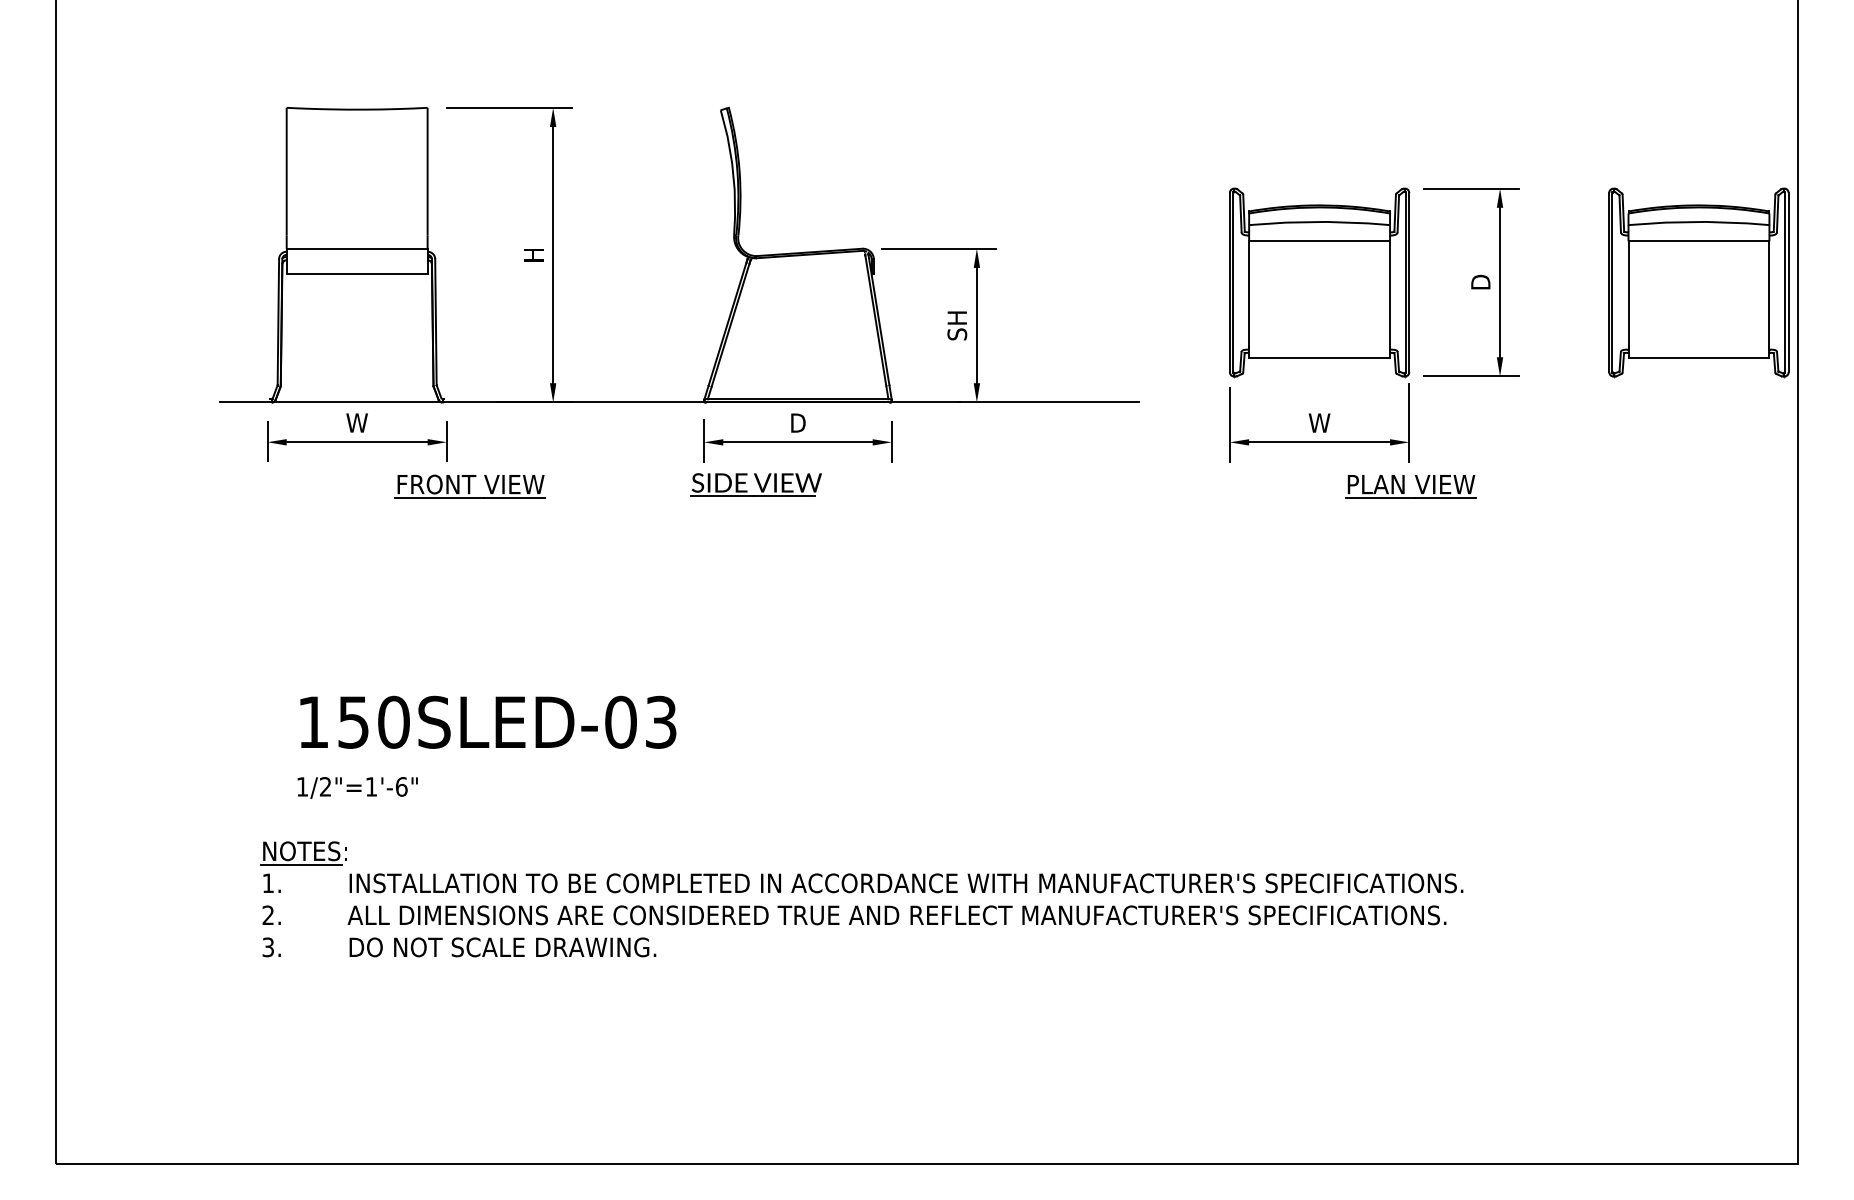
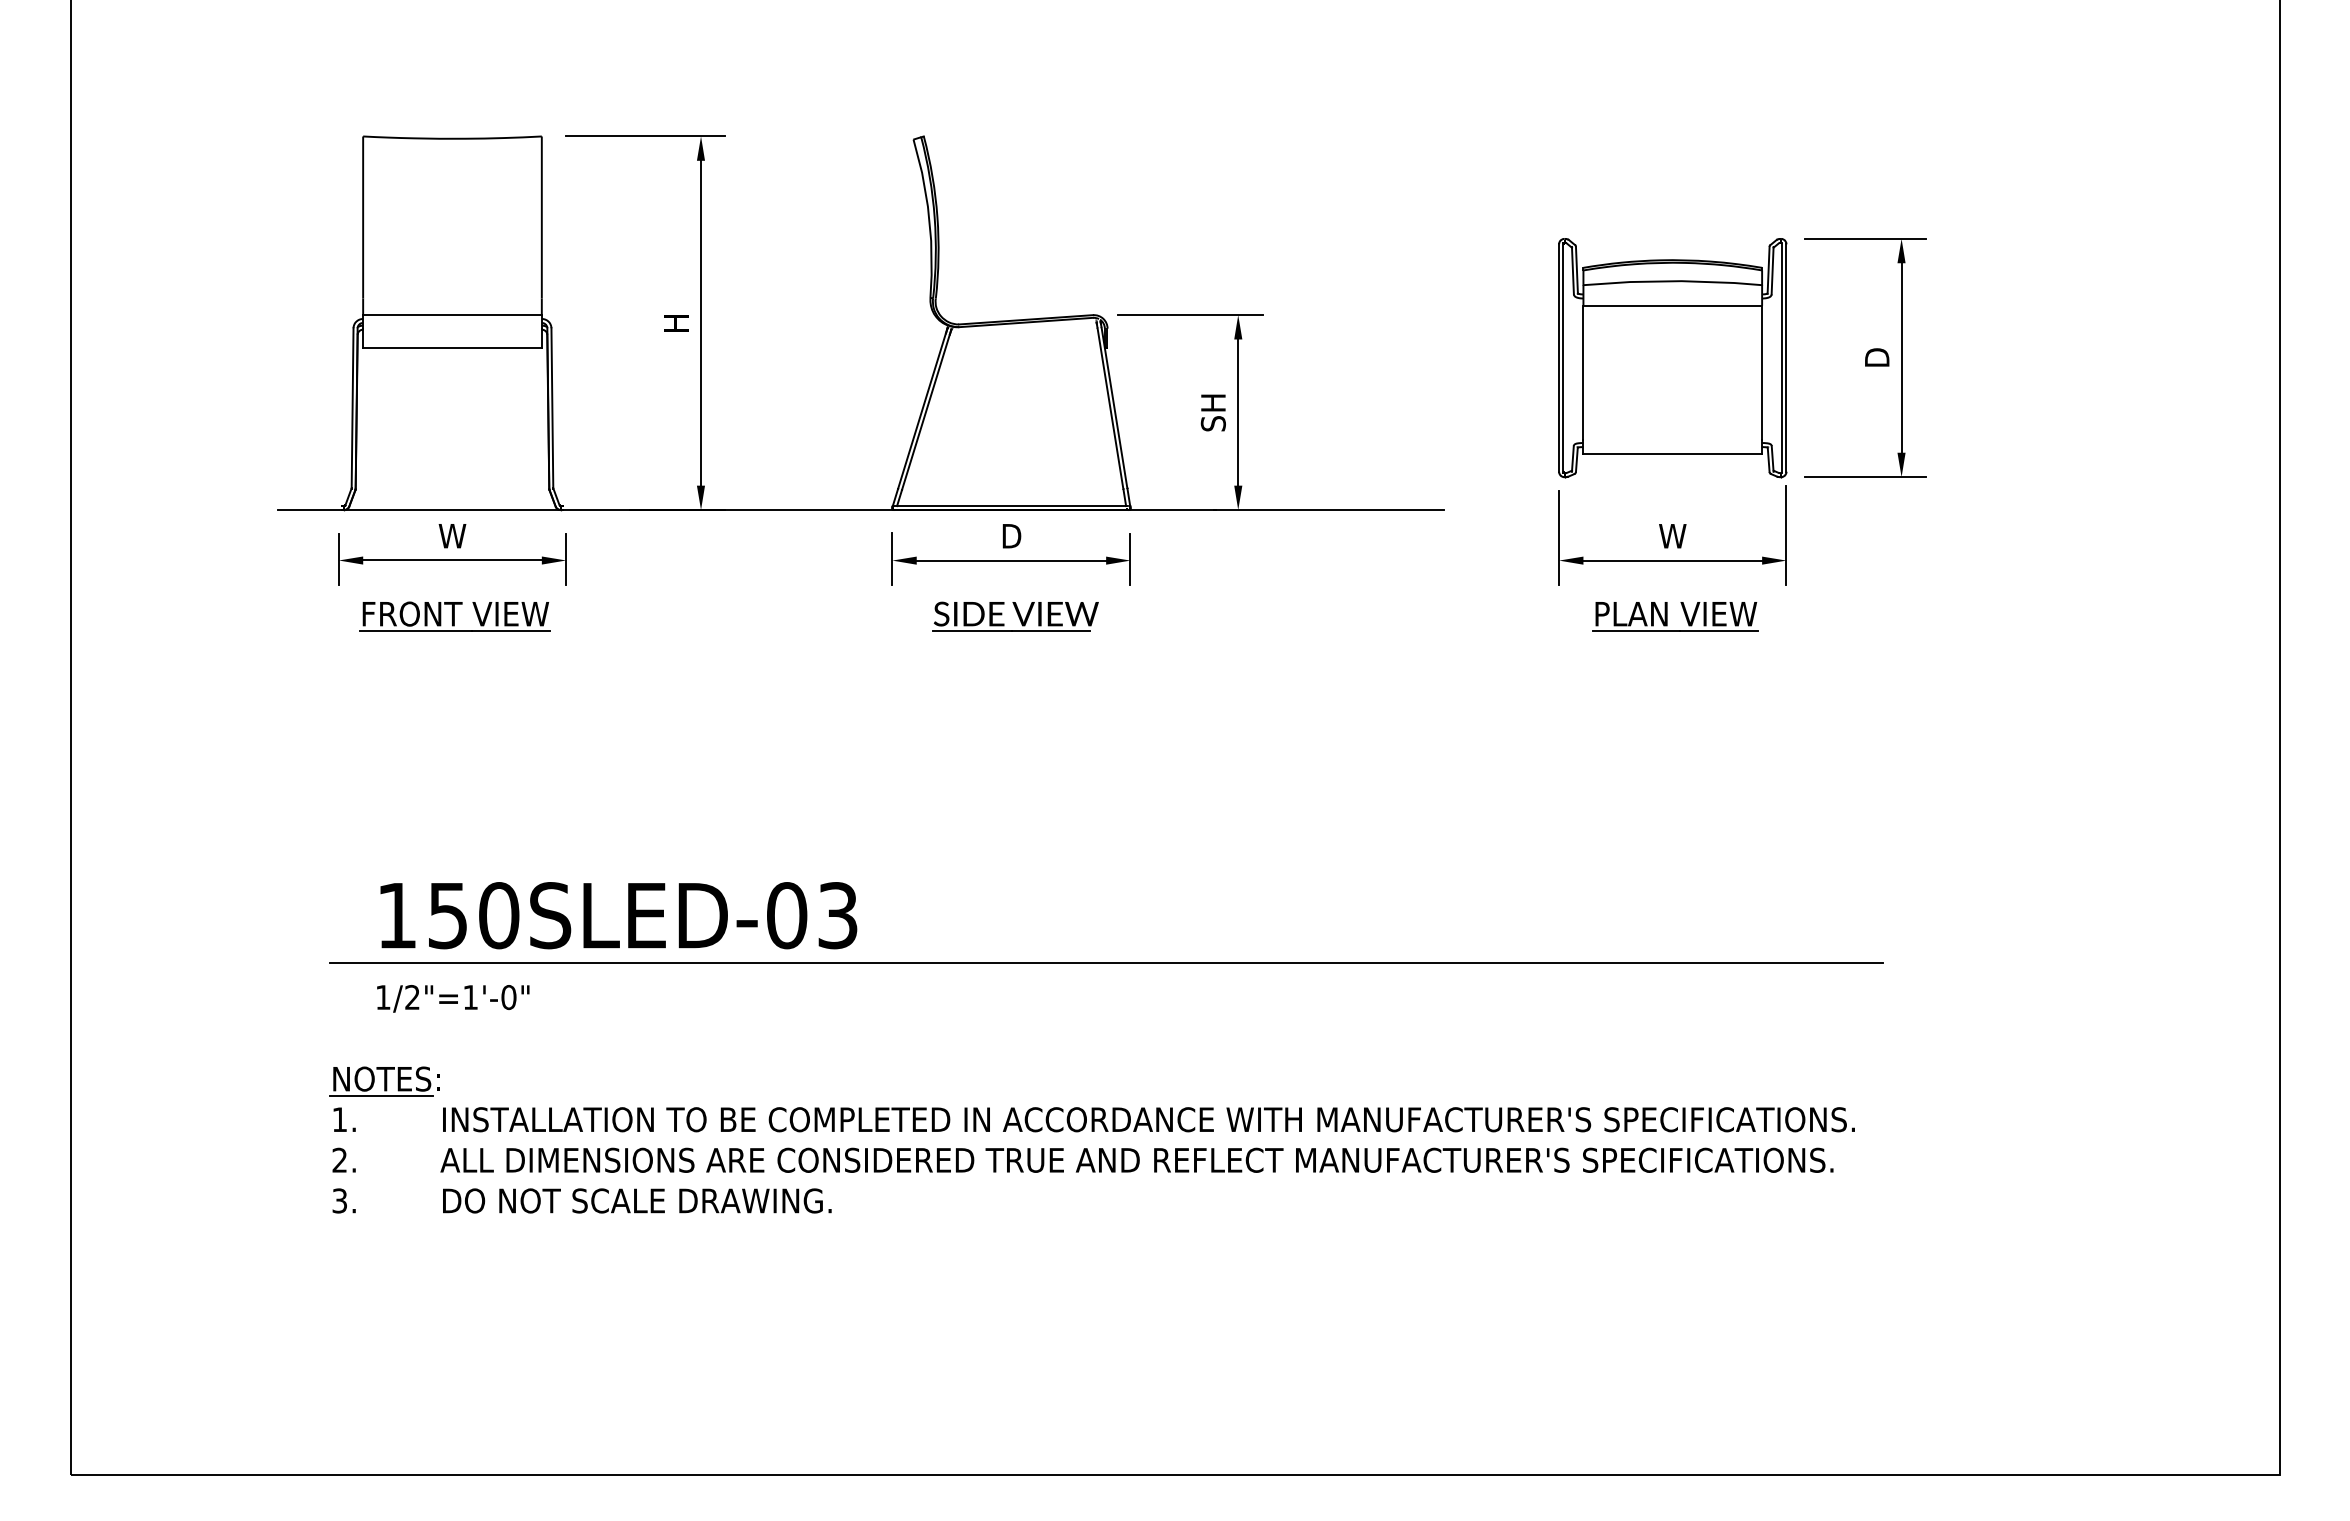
part: (1698, 282) -> (2153, 358), removed
part: (756, 484) -> (1015, 616), moved
part: (469, 486) -> (454, 616), moved
part: (1404, 486) -> (1667, 616), moved
line: (872, 759) -> (1106, 962), added
text: (401, 786) -> (508, 997), 1/2"=1'-6" -> 1/2"=1'-0"

